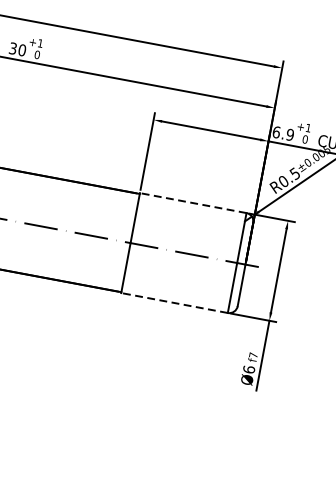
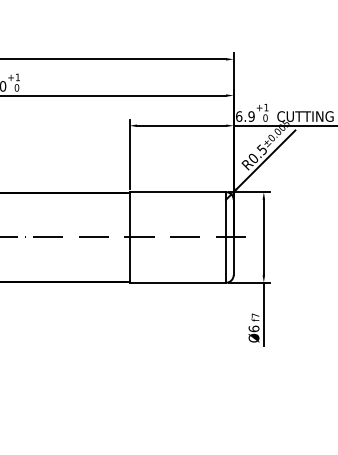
line: (192, 203) -> (177, 192), dashed -> solid
line: (174, 302) -> (177, 282), dashed -> solid

